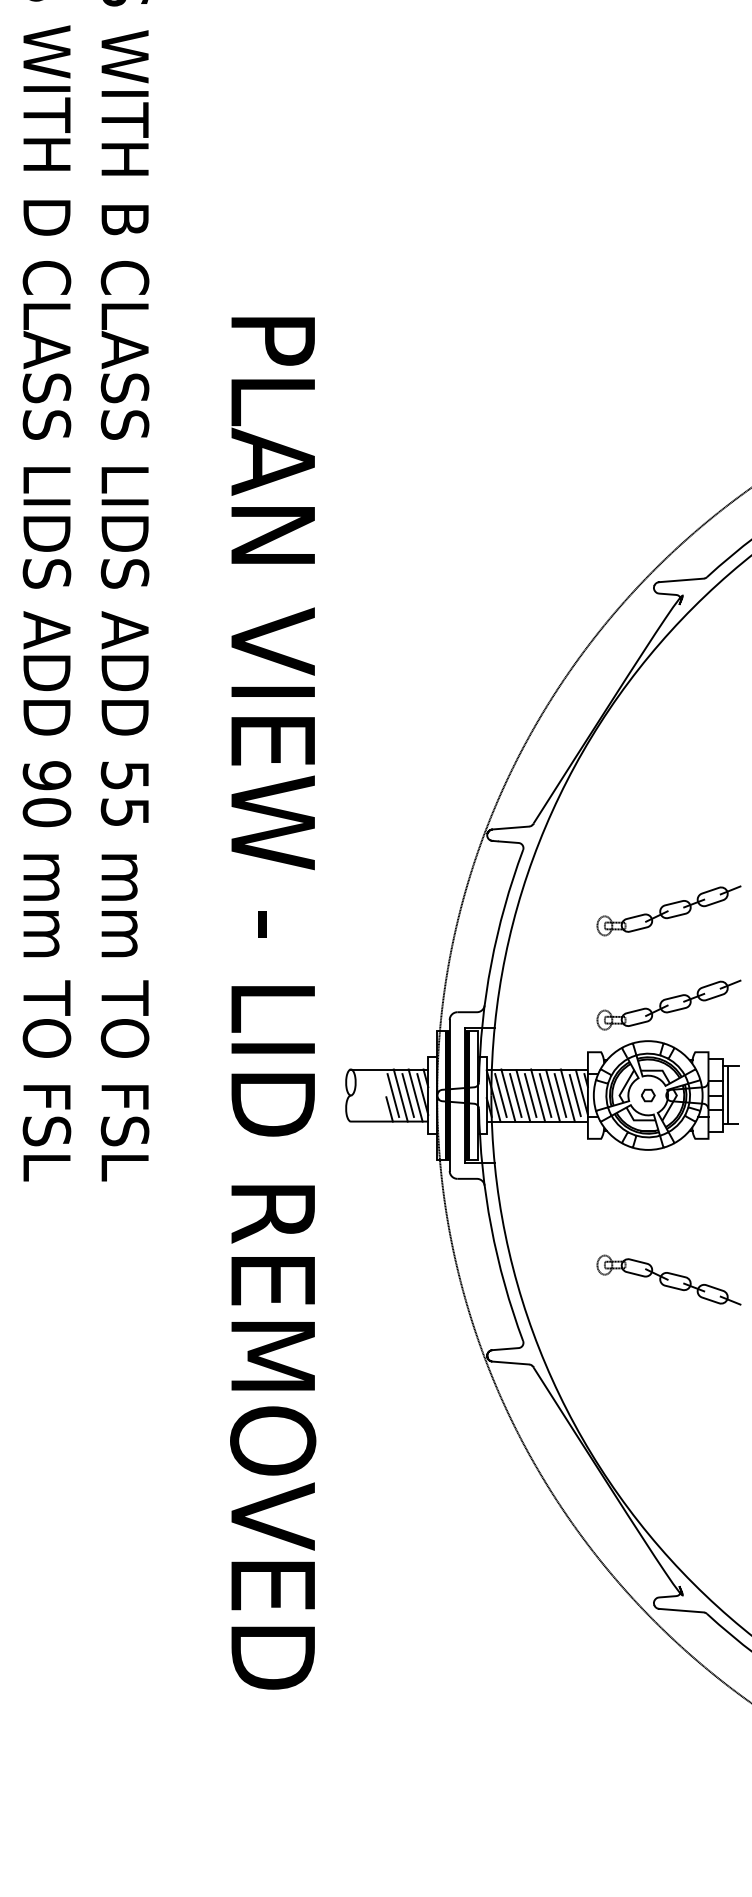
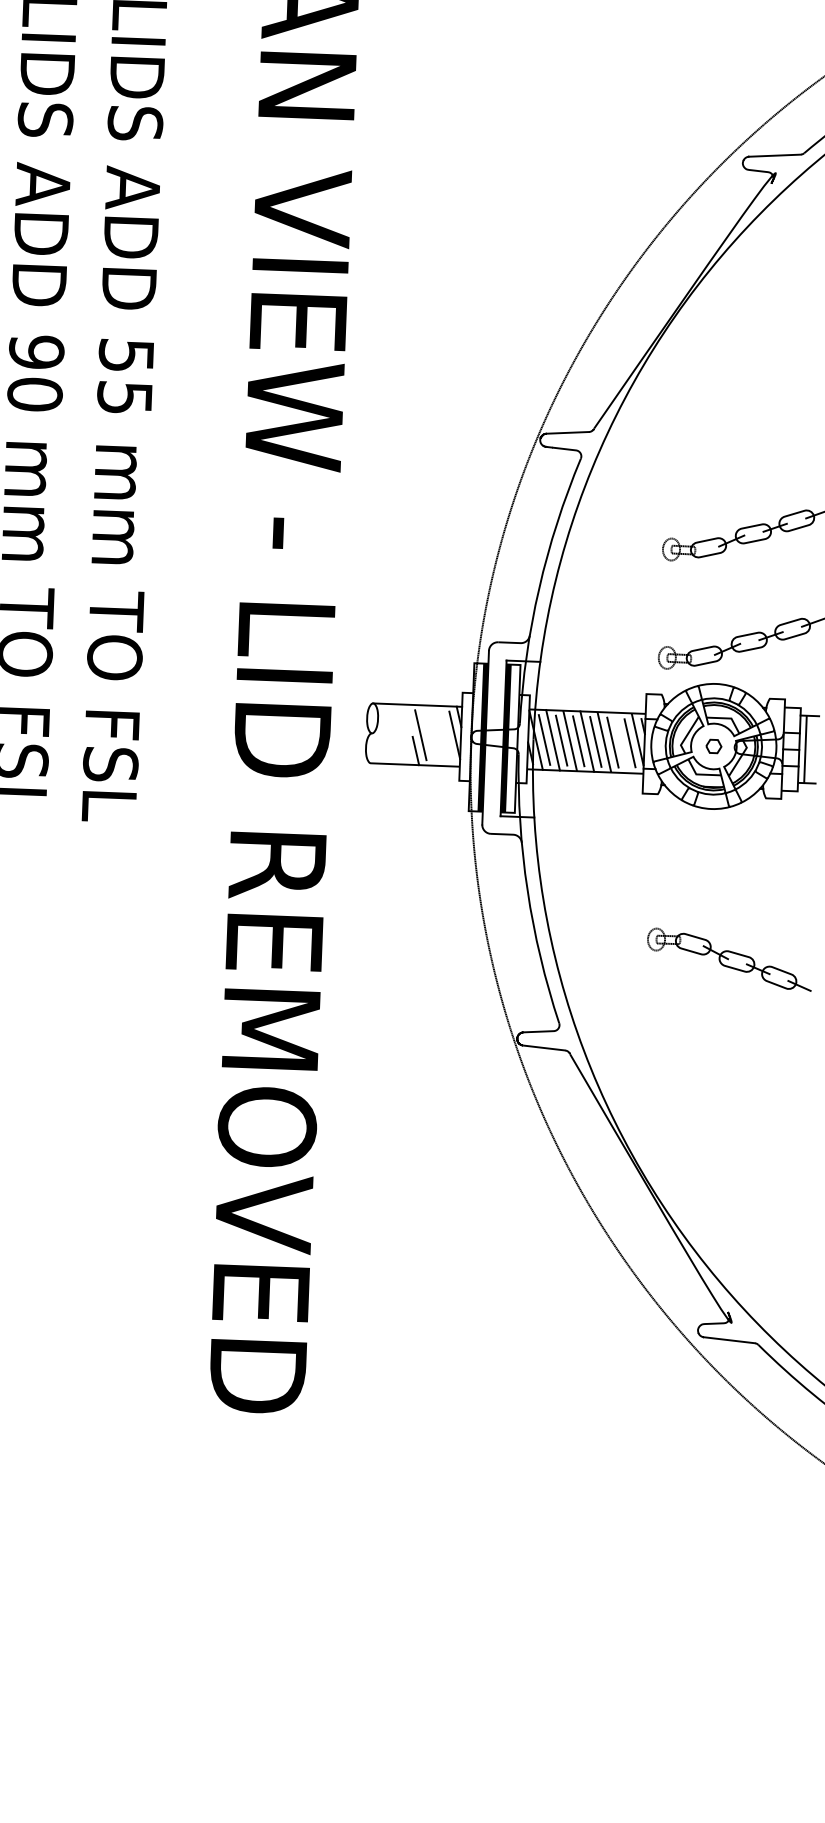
line: (400, 1095) -> (429, 735), removed
line: (407, 1095) -> (437, 735), removed
line: (415, 1095) -> (446, 736), removed
line: (567, 1095) -> (621, 742), removed

